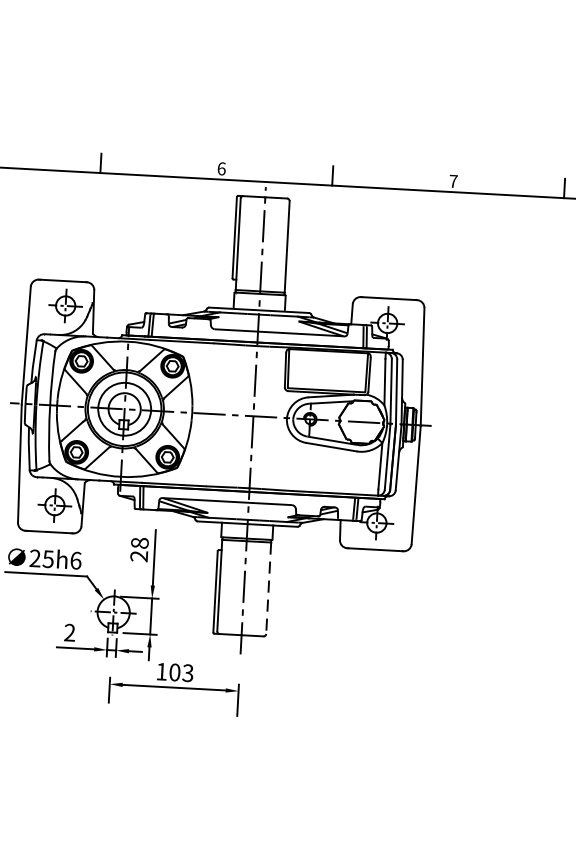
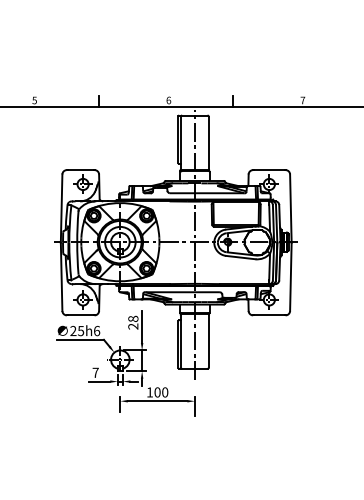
line: (269, 589) -> (209, 341), dashed -> solid
text: (69, 632) -> (95, 372), 2 -> 7
text: (188, 673) -> (165, 392), 103 -> 100

